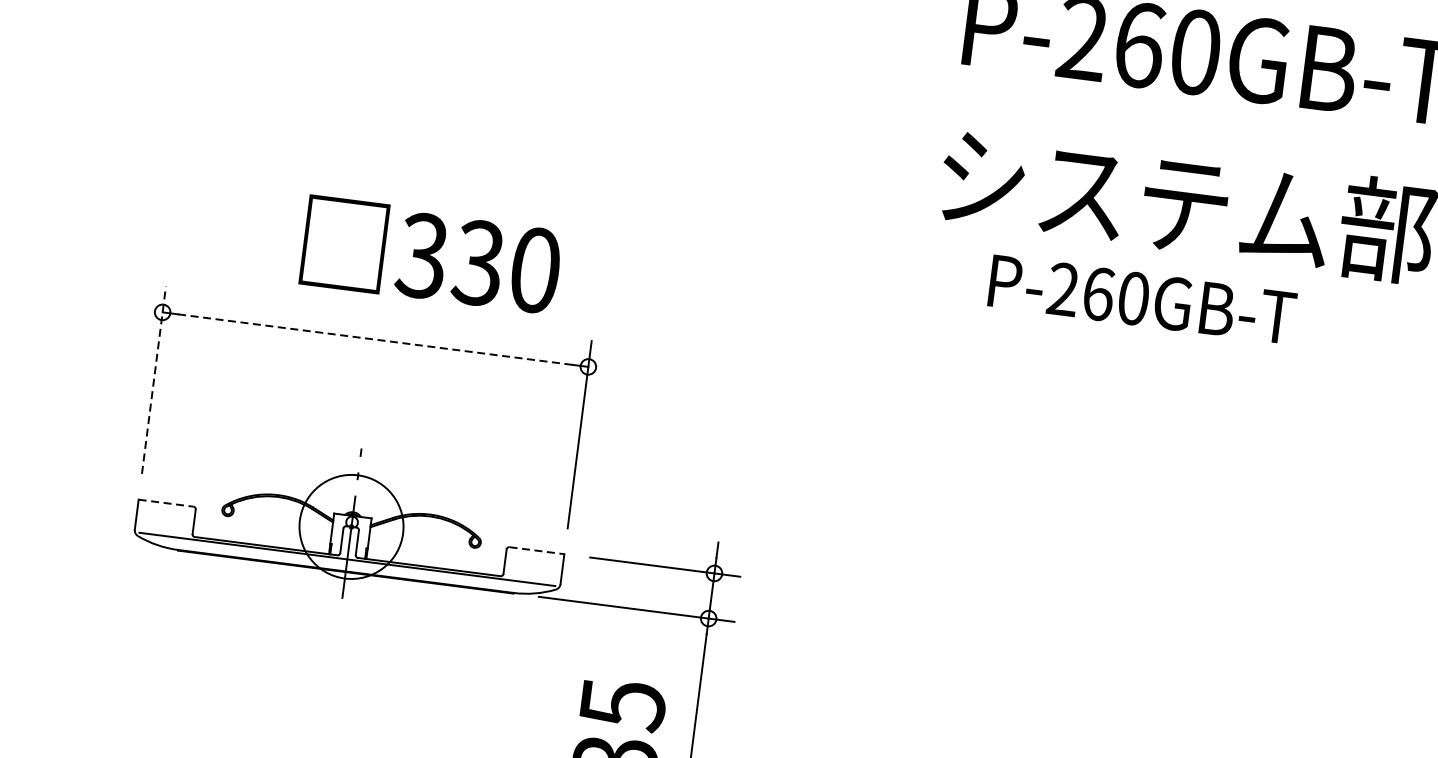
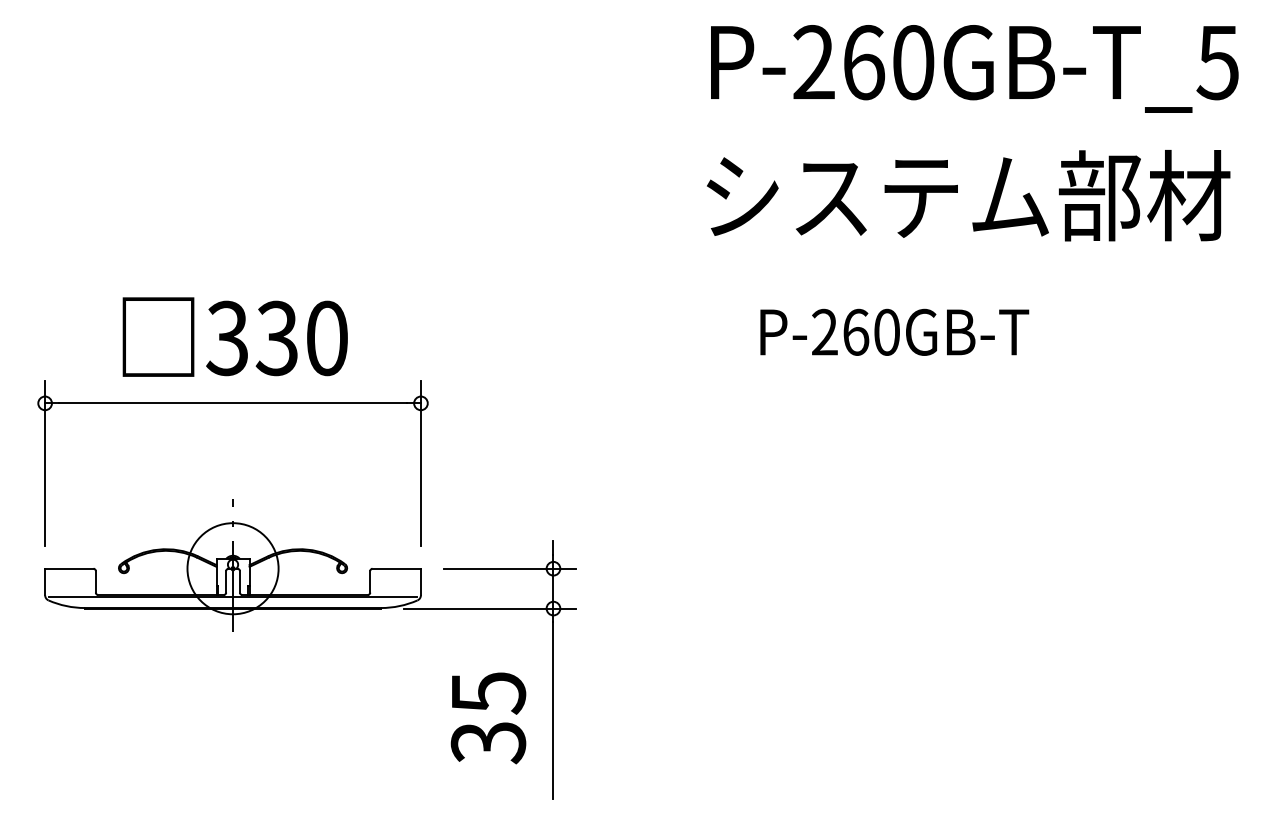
text: (430, 254) -> (234, 336), moved
text: (1142, 298) -> (894, 331), moved
line: (376, 339) -> (233, 403), dashed -> solid
line: (154, 380) -> (45, 463), dashed -> solid
line: (166, 502) -> (69, 568), dashed -> solid
line: (537, 550) -> (397, 568), dashed -> solid

